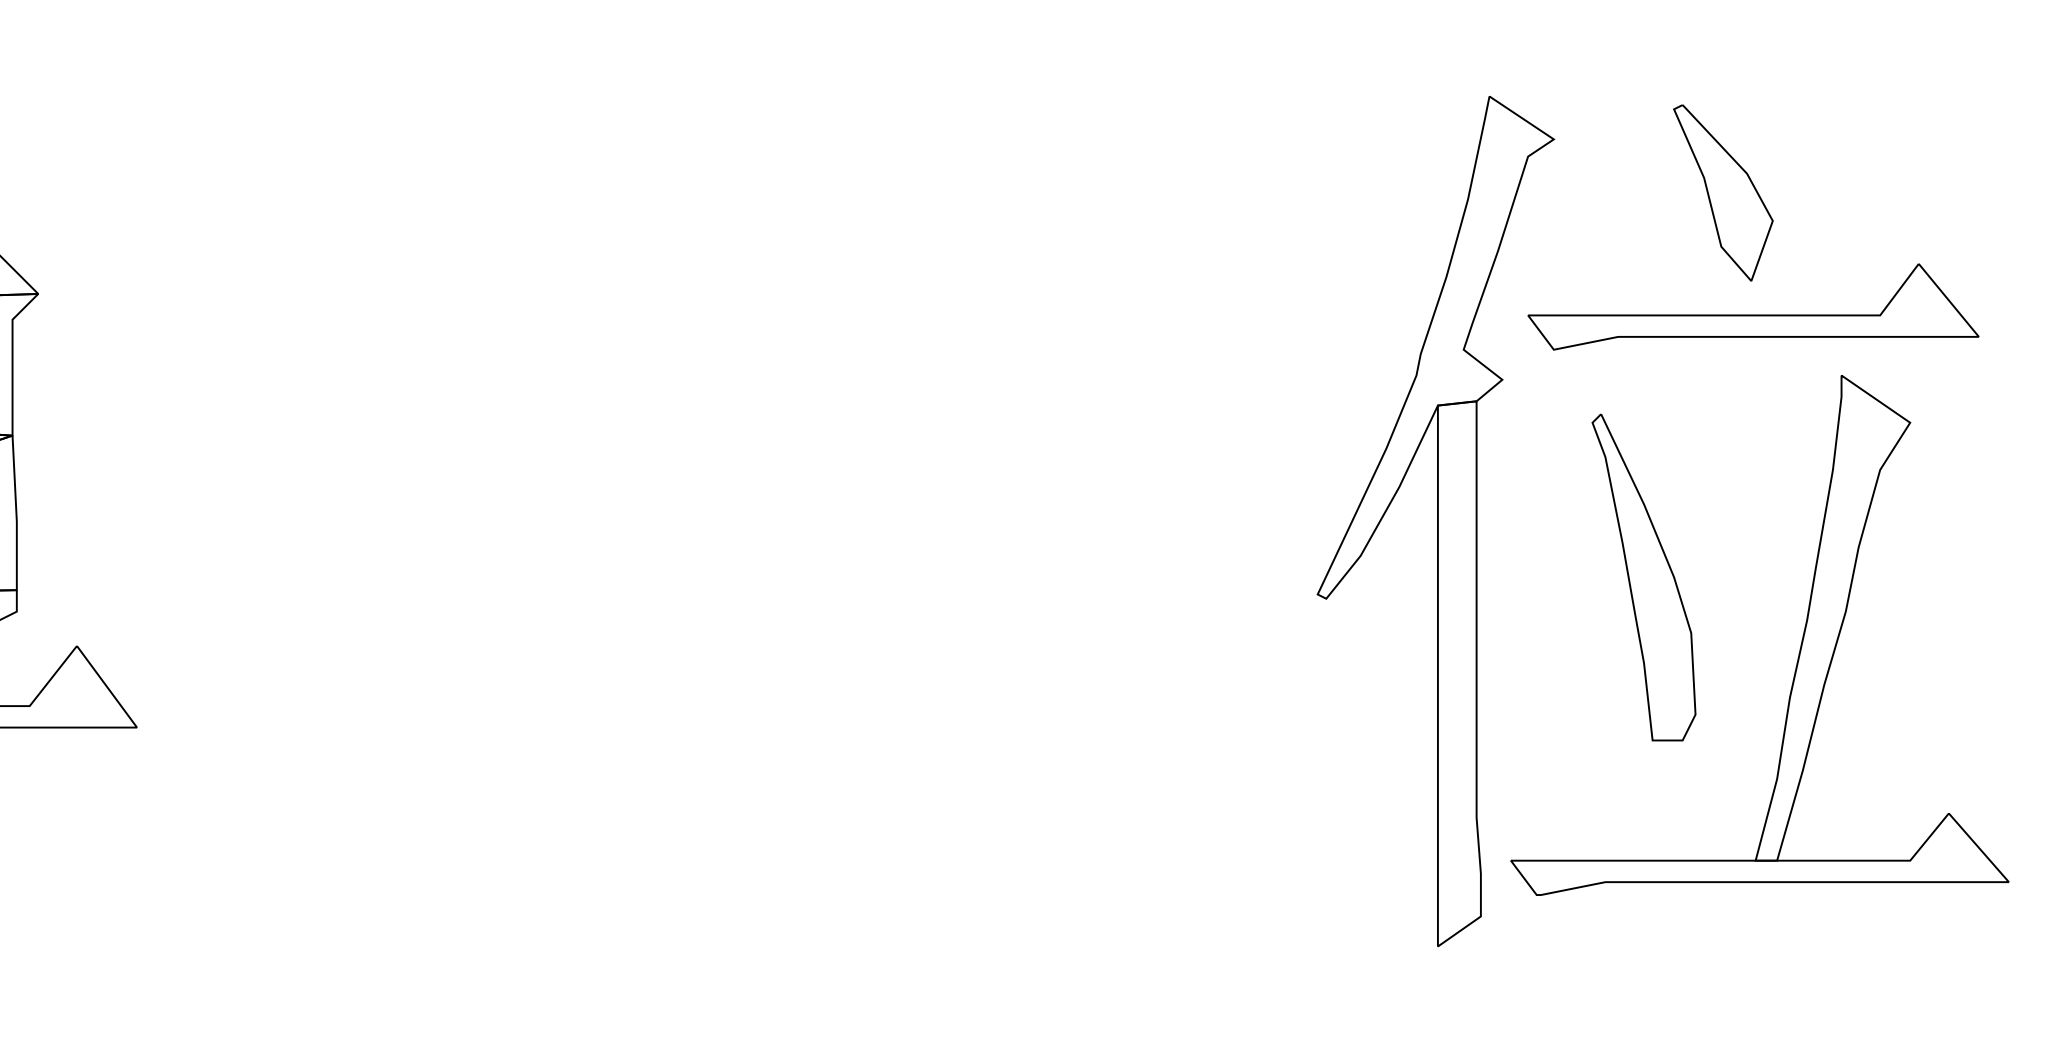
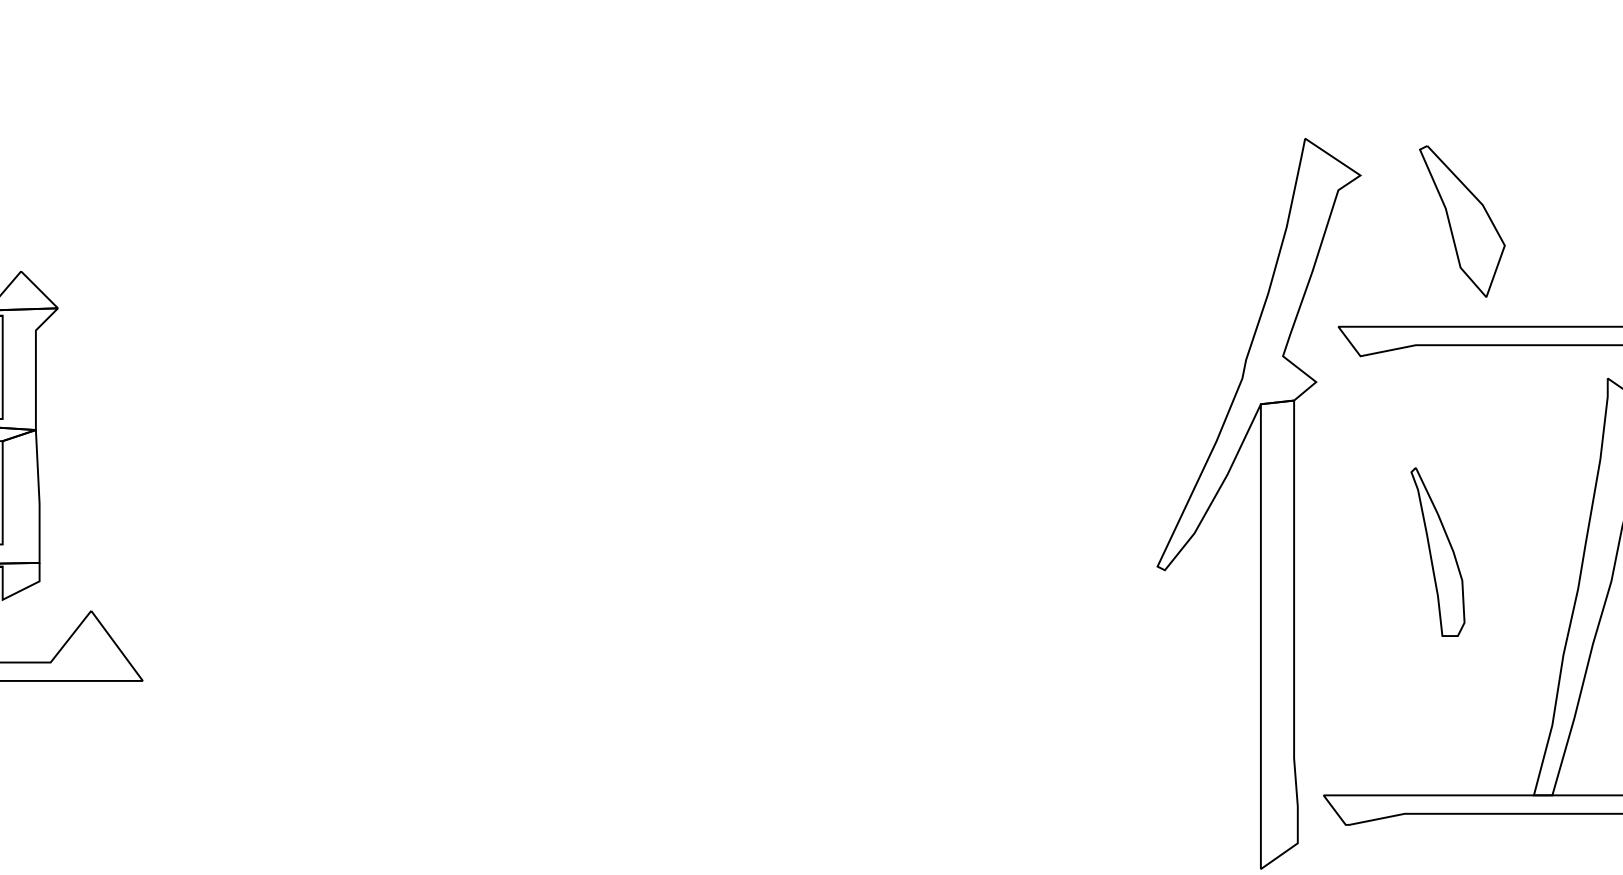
part: (1723, 192) -> (1462, 221), moved
part: (1643, 577) -> (1437, 551), size x0.6

